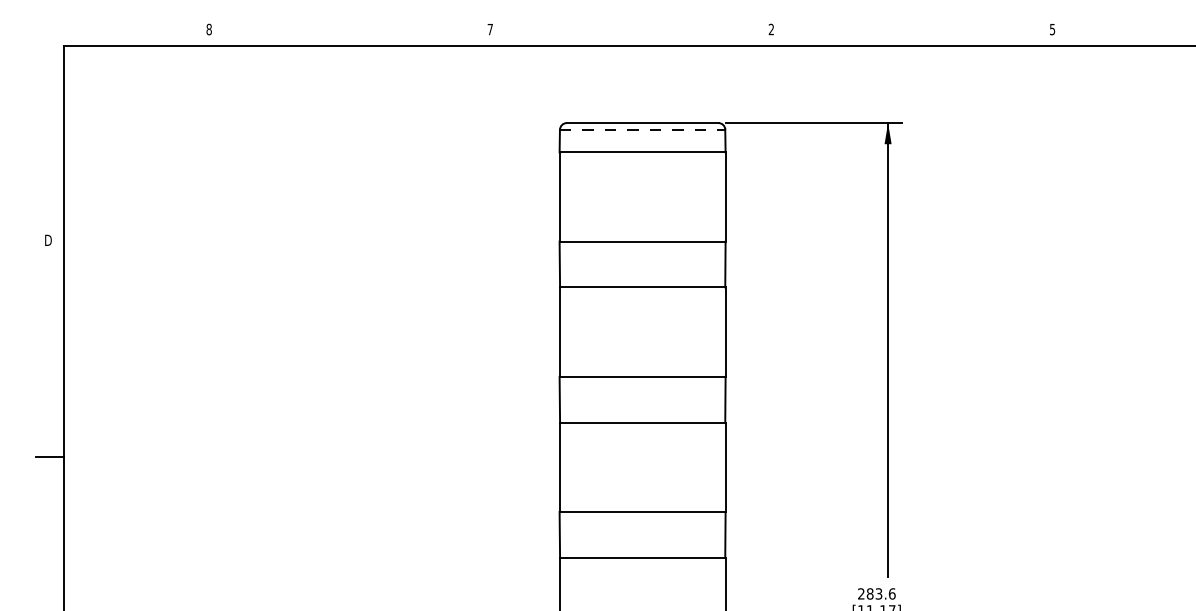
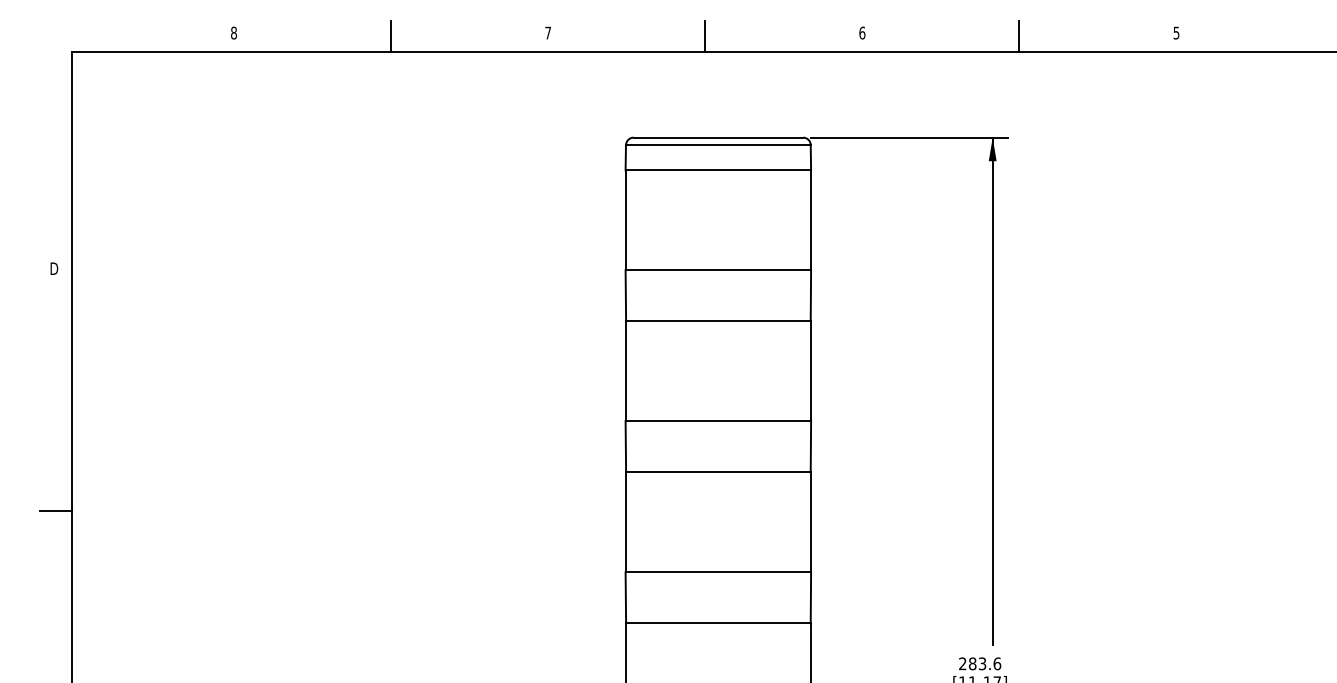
text: (771, 29) -> (862, 32), 2 -> 6
line: (350, 31) -> (391, 35), added
line: (631, 31) -> (705, 35), added
line: (912, 31) -> (1019, 35), added
line: (642, 129) -> (718, 144), dashed -> solid

